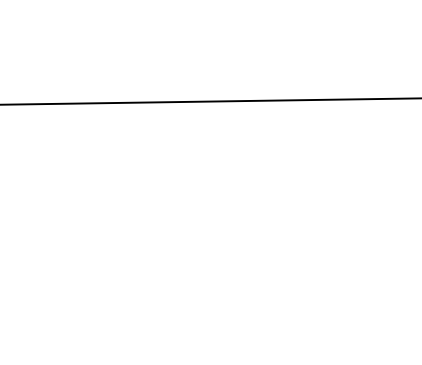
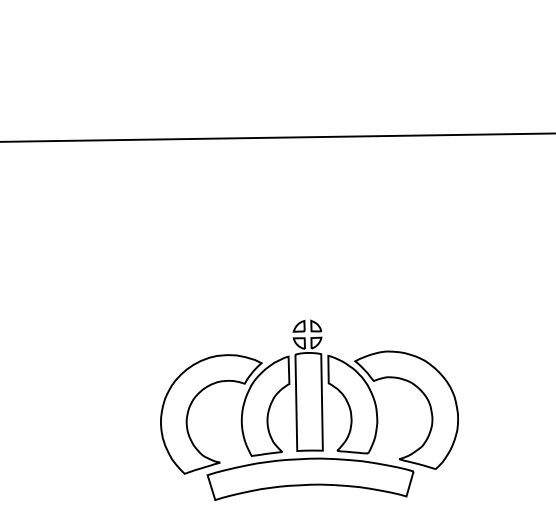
part: (236, 284) -> (309, 409), added

